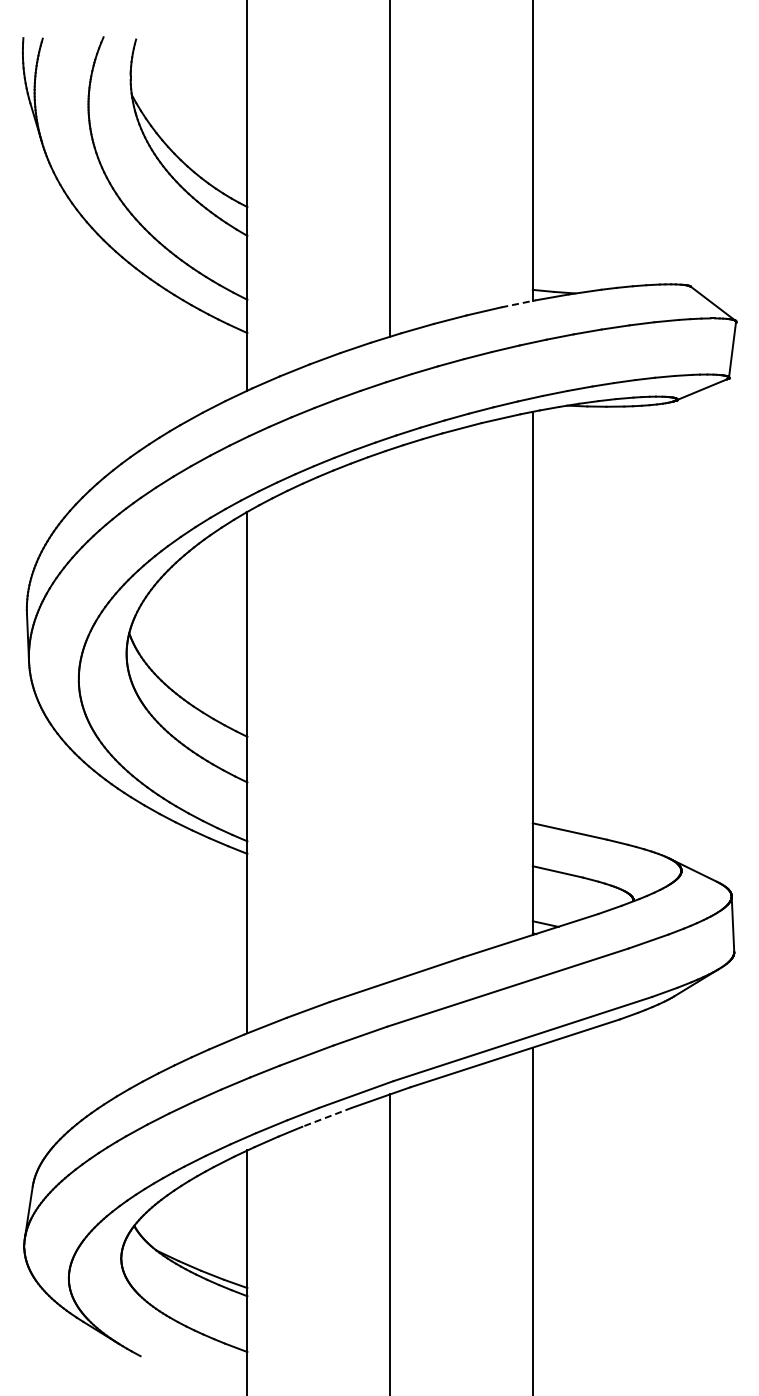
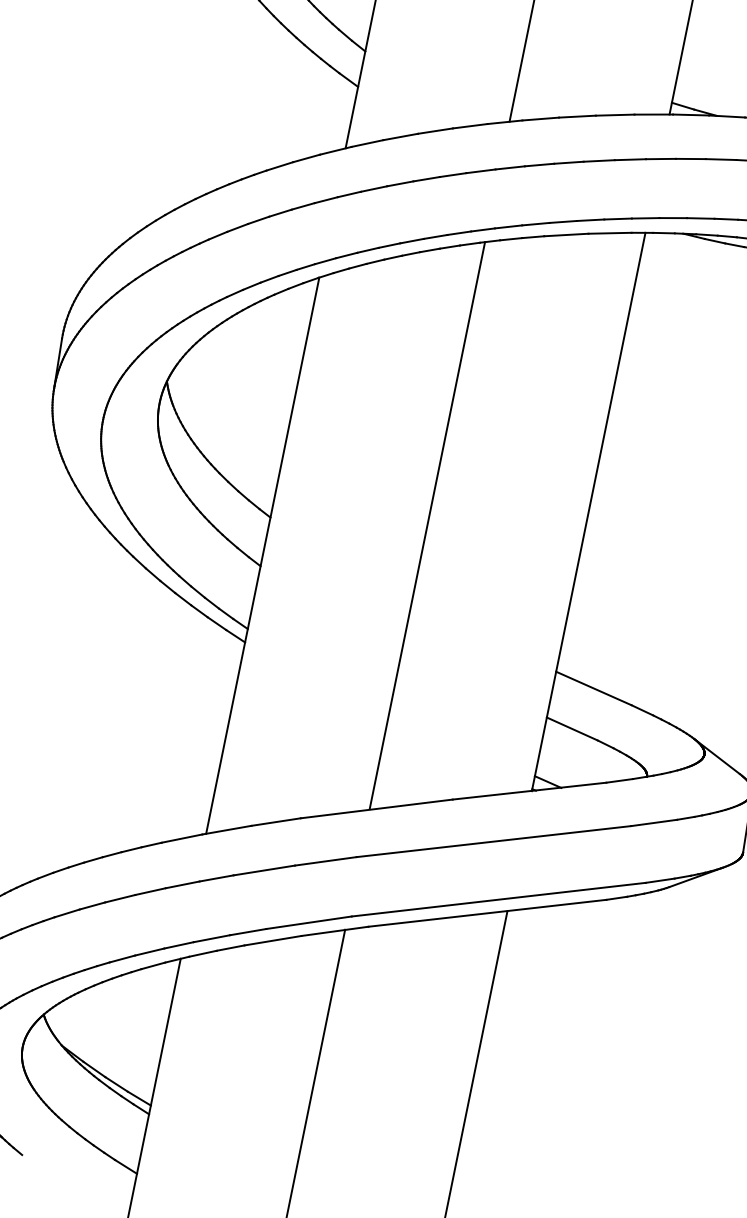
line: (518, 303) -> (653, 114), dashed -> solid
line: (390, 715) -> (427, 525), added
line: (327, 1117) -> (273, 940), dashed -> solid

